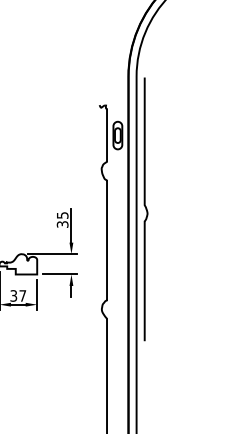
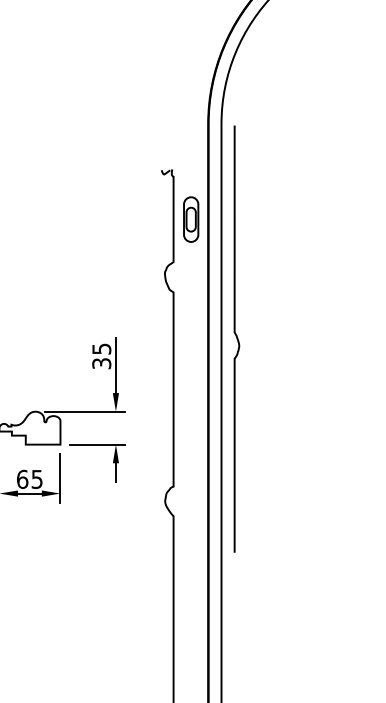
text: (18, 295) -> (30, 478), 37 -> 65

